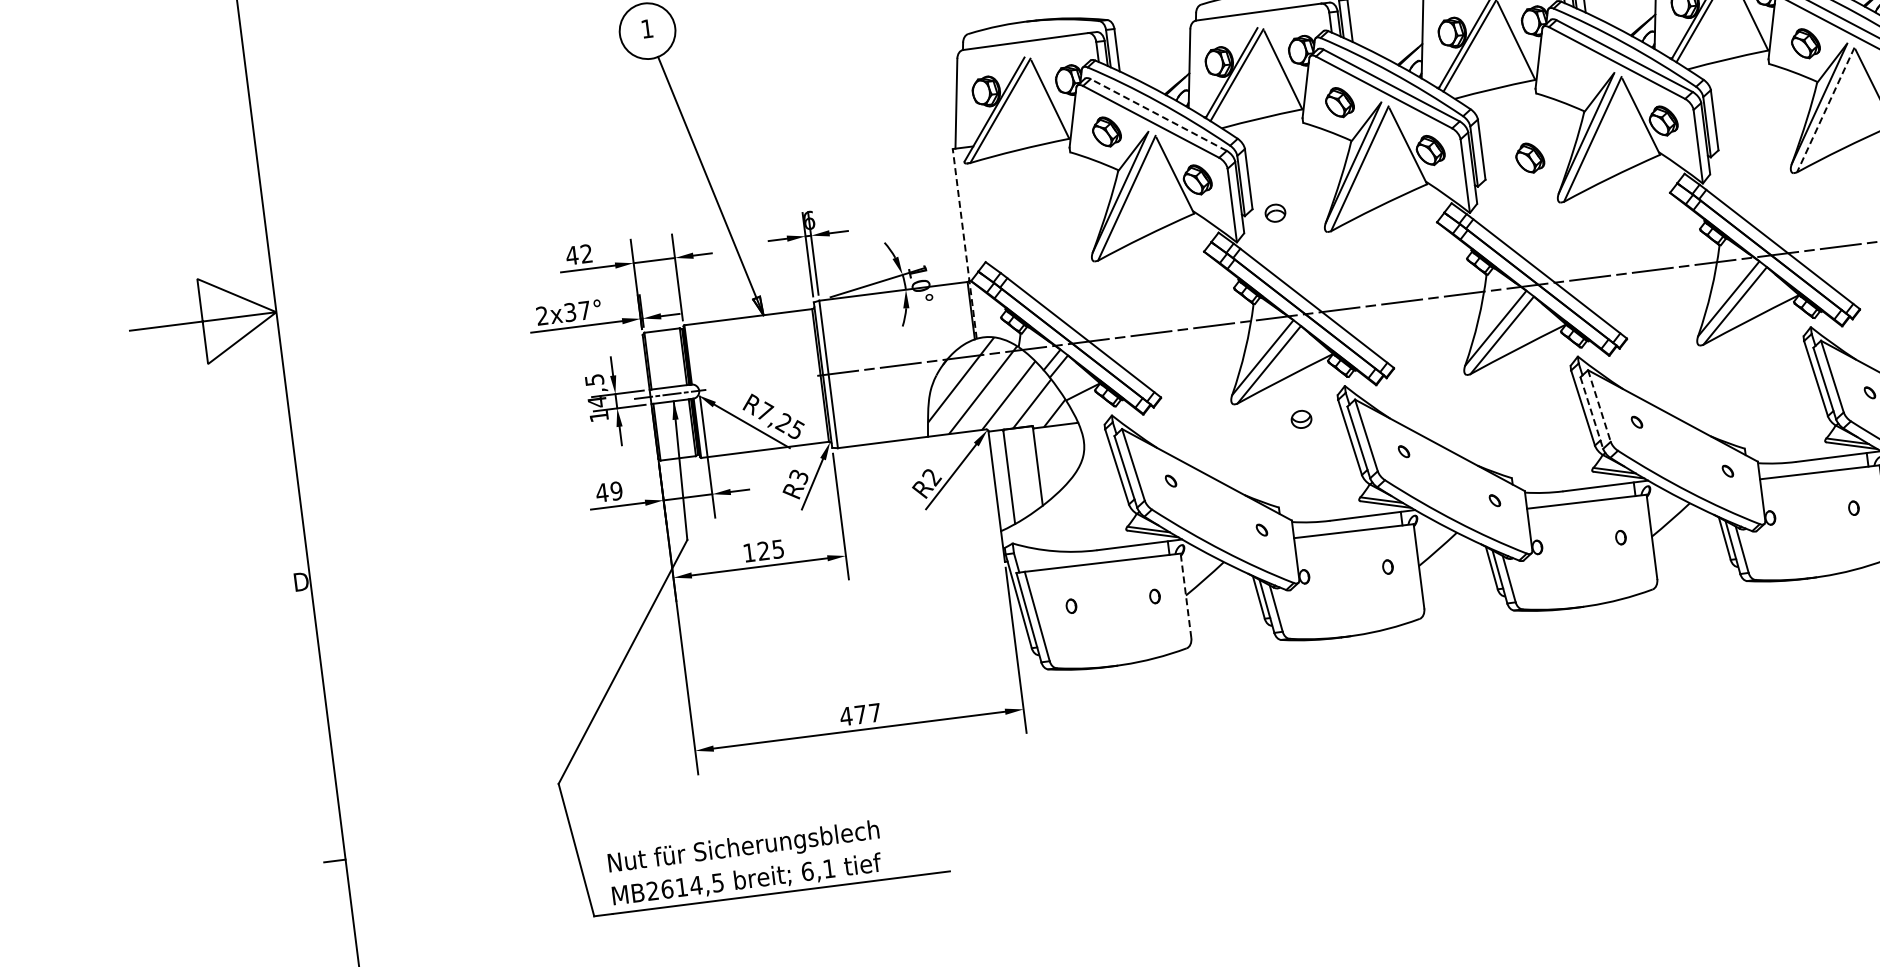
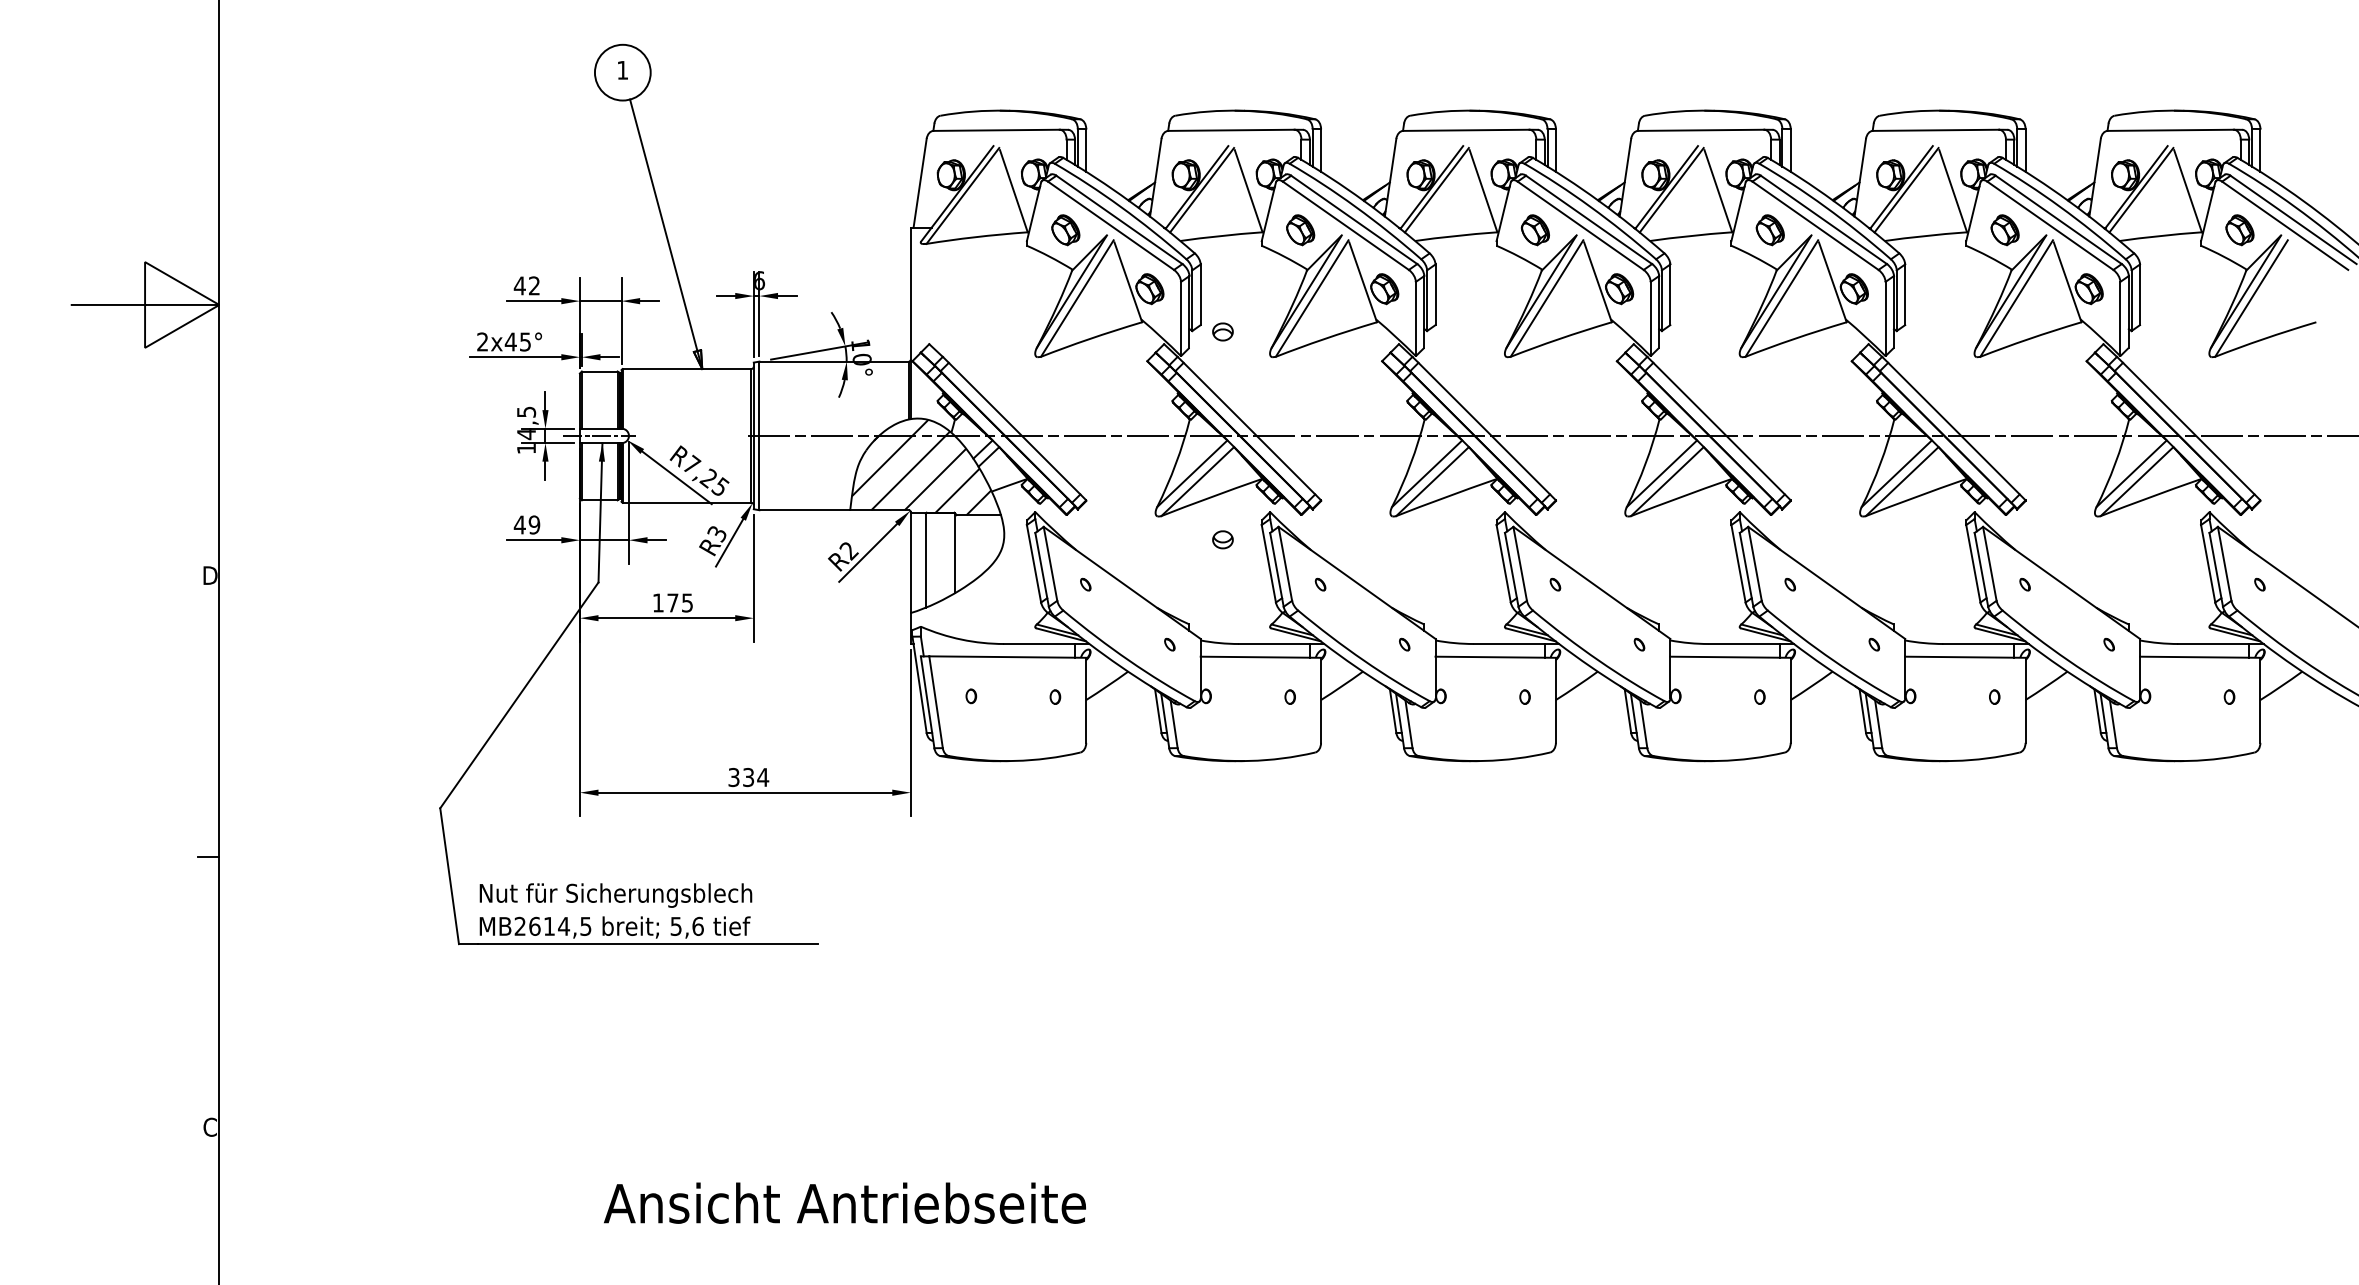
line: (1825, 110) -> (1781, 298), dashed -> solid
line: (1158, 114) -> (1119, 219), dashed -> solid
part: (1529, 158) -> (1534, 230), moved
line: (964, 243) -> (910, 323), dashed -> solid
text: (576, 311) -> (517, 341), x37° -> x45°
line: (1599, 405) -> (1520, 563), dashed -> solid
line: (1591, 412) -> (1511, 569), dashed -> solid
text: (763, 550) -> (672, 602), 125 -> 175
line: (1186, 595) -> (1086, 700), dashed -> solid
text: (860, 714) -> (748, 777), 477 -> 334
text: (817, 869) -> (686, 925), 6,1 -> 5,6

